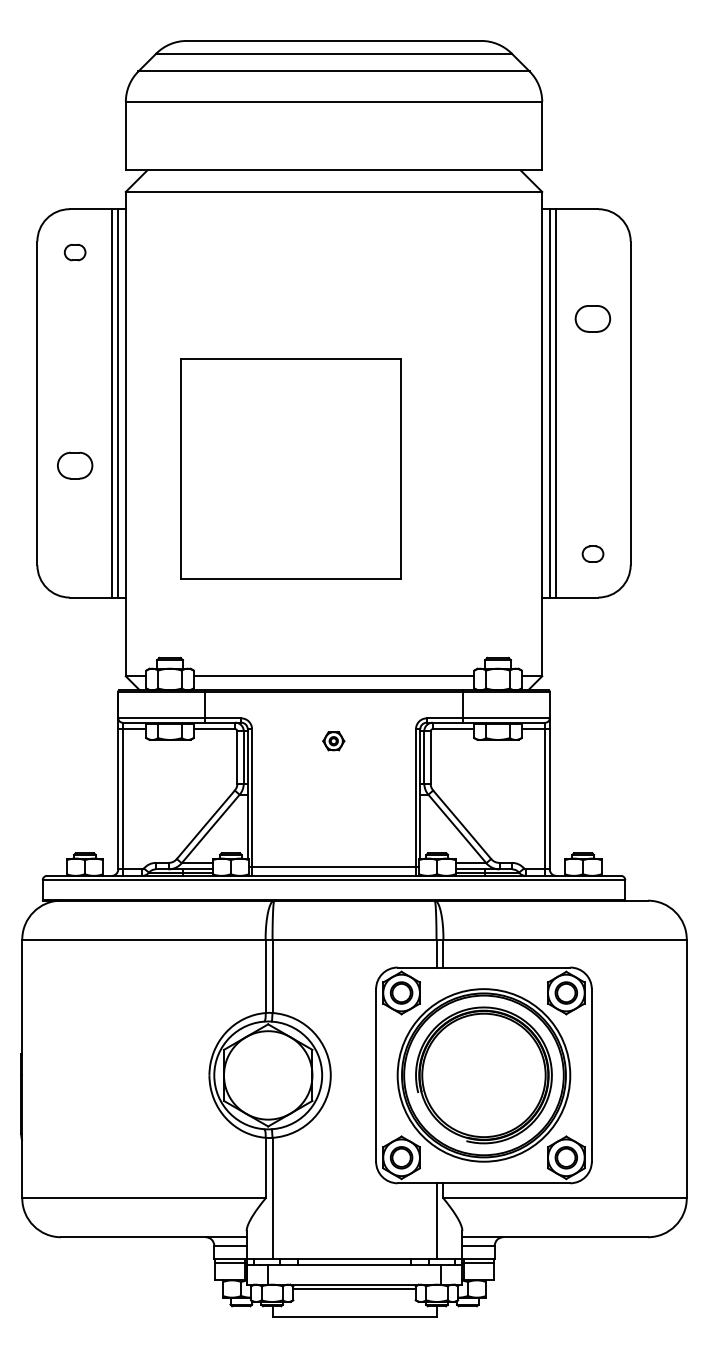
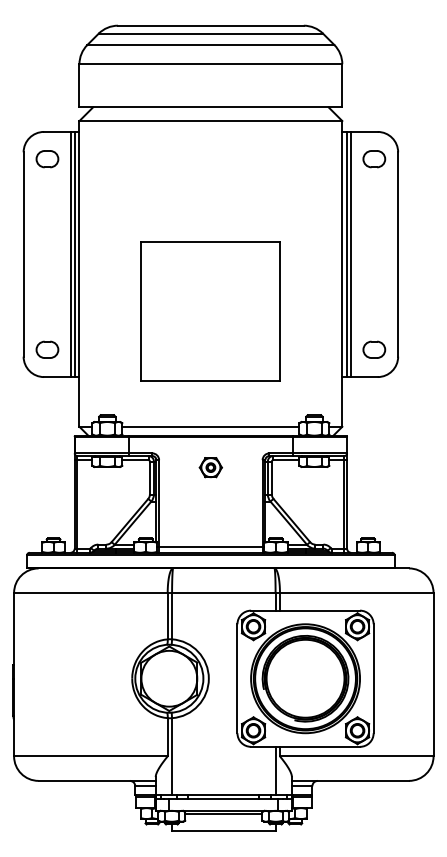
part: (75, 252) -> (47, 159), size x1.67
part: (593, 319) -> (374, 159), moved
part: (75, 465) -> (47, 349), moved
part: (290, 468) -> (210, 311), moved
part: (593, 553) -> (374, 349), size x1.67
part: (333, 740) -> (210, 467), size x1.67

